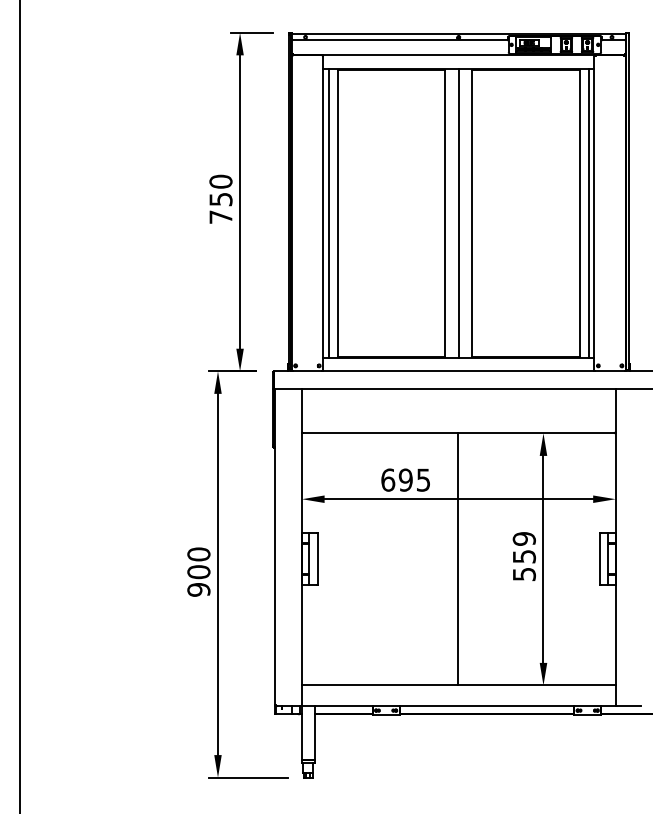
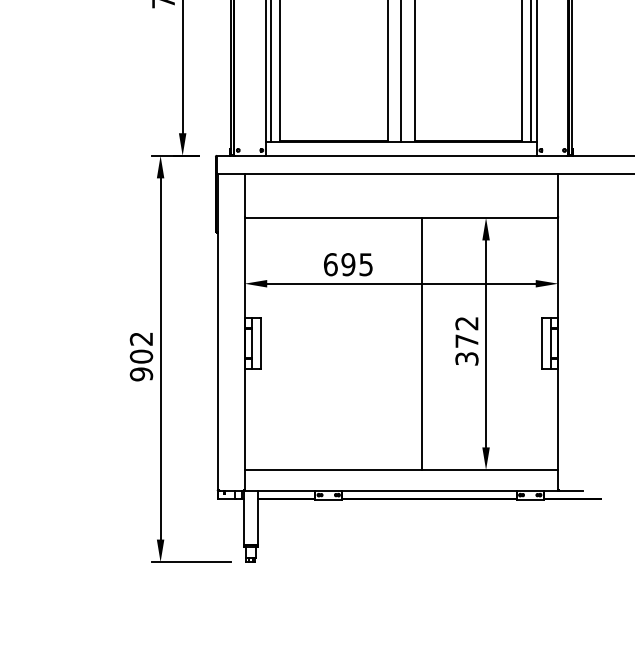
text: (198, 554) -> (141, 339), 900 -> 902
text: (523, 556) -> (466, 341), 559 -> 372
line: (458, 559) -> (422, 344), moved

